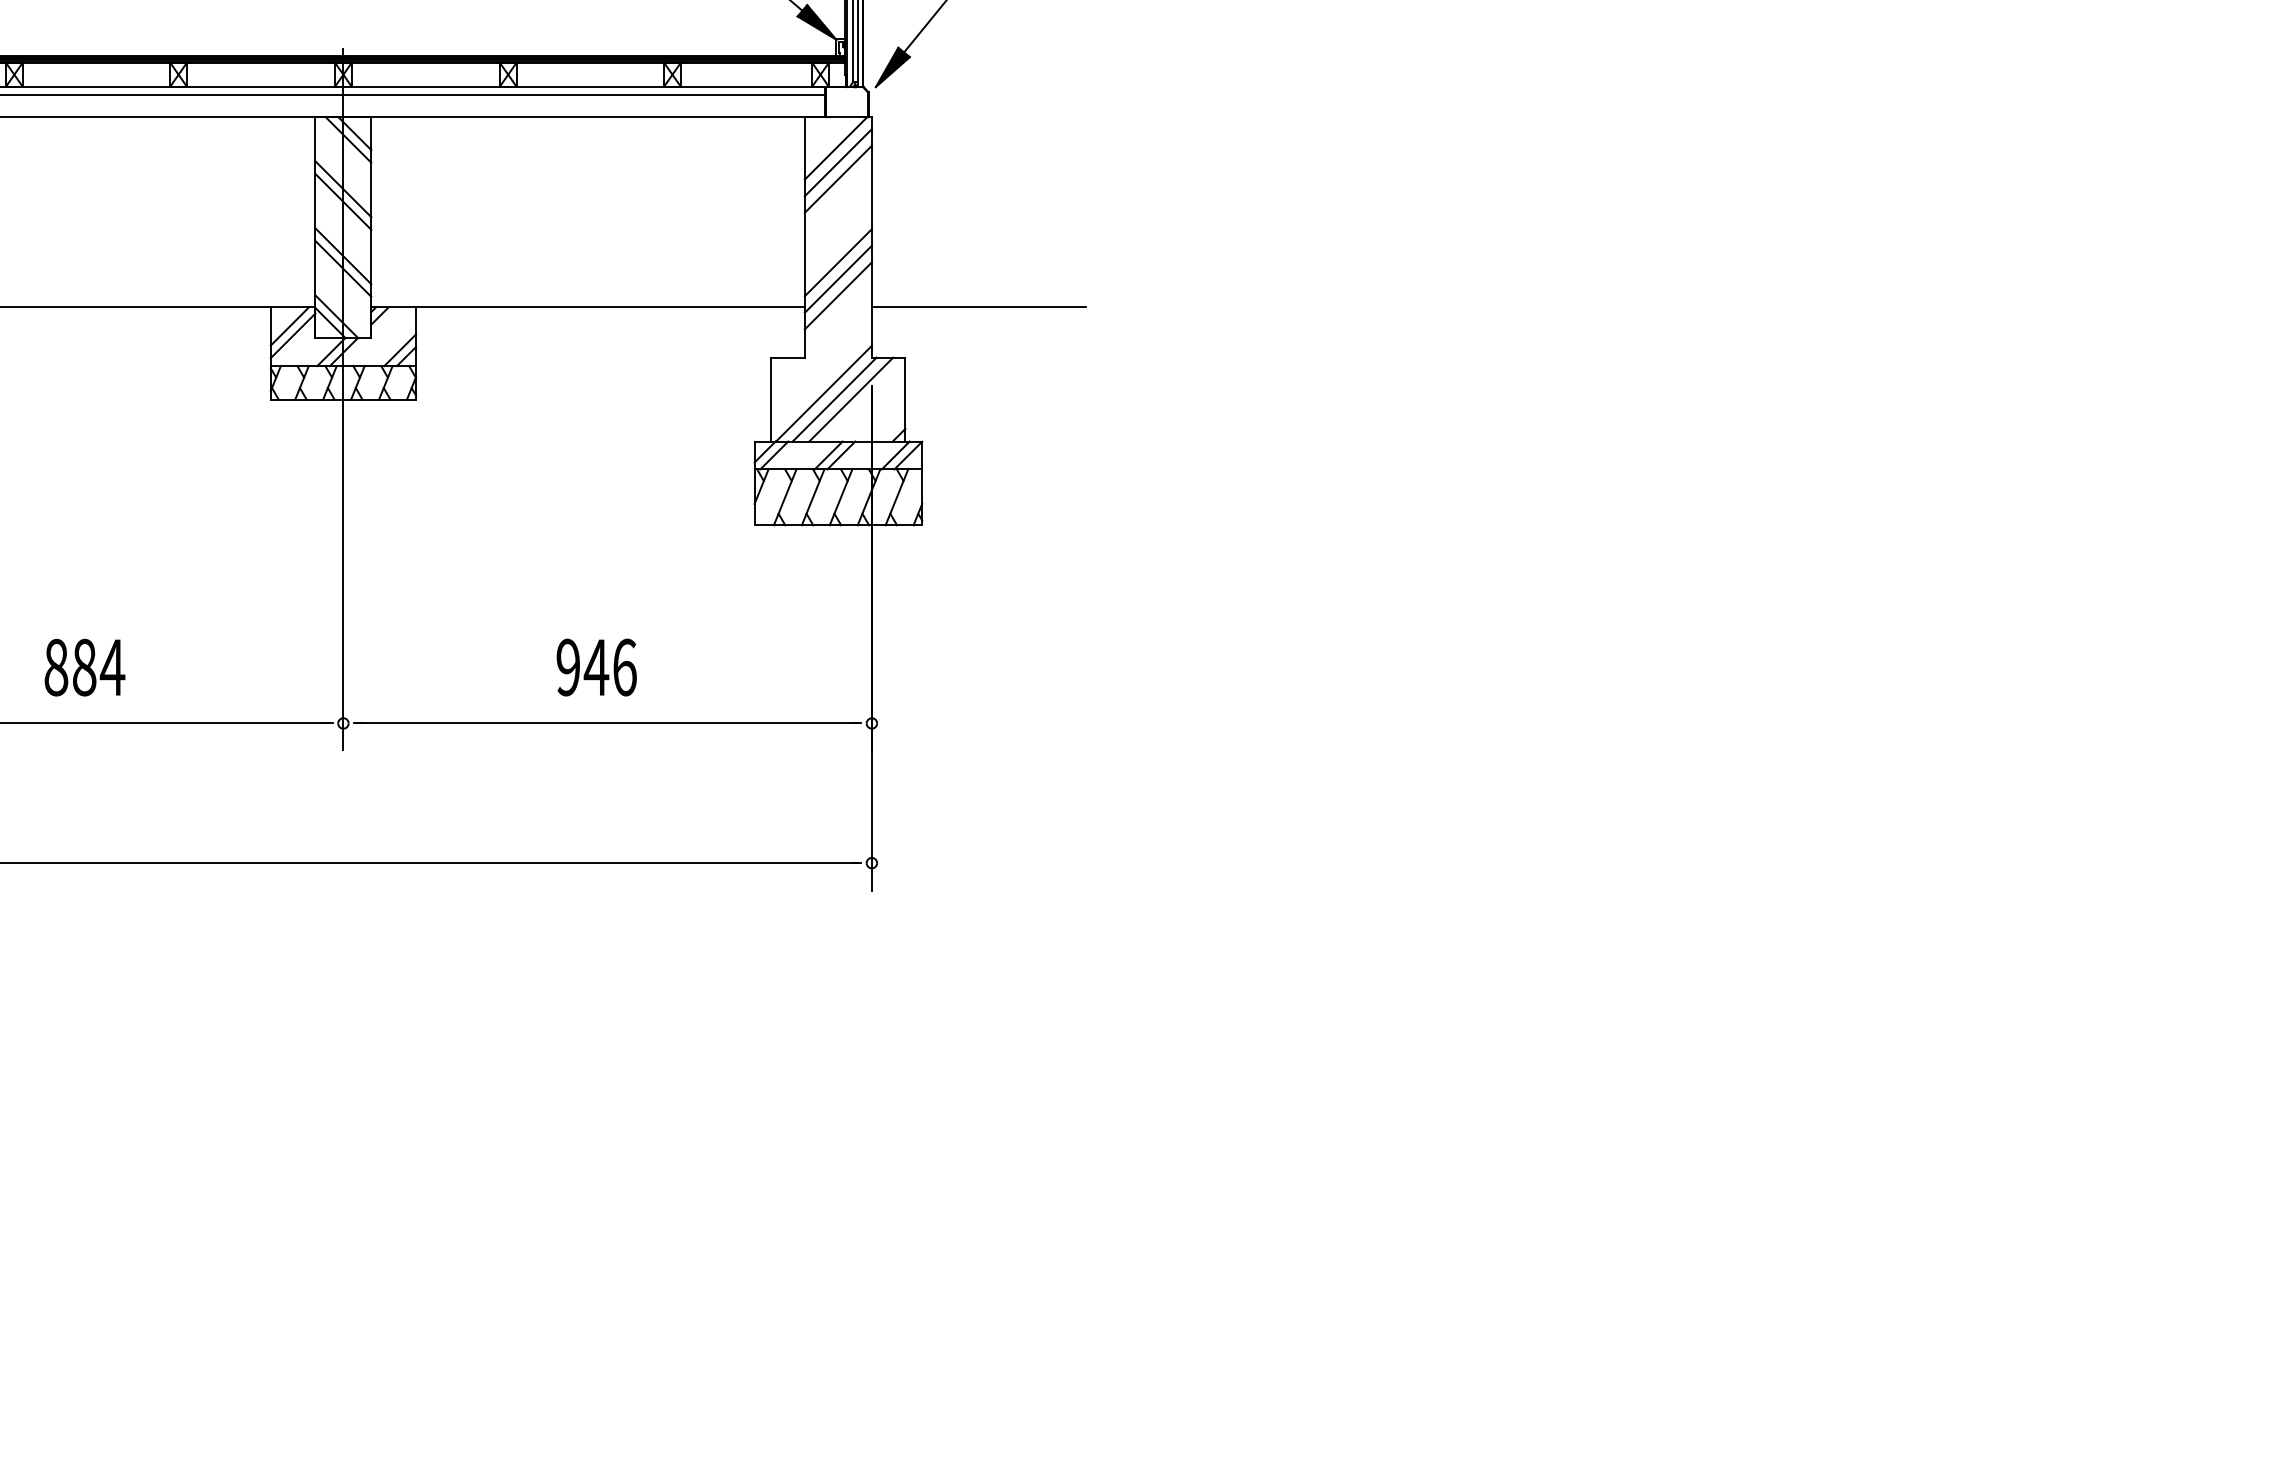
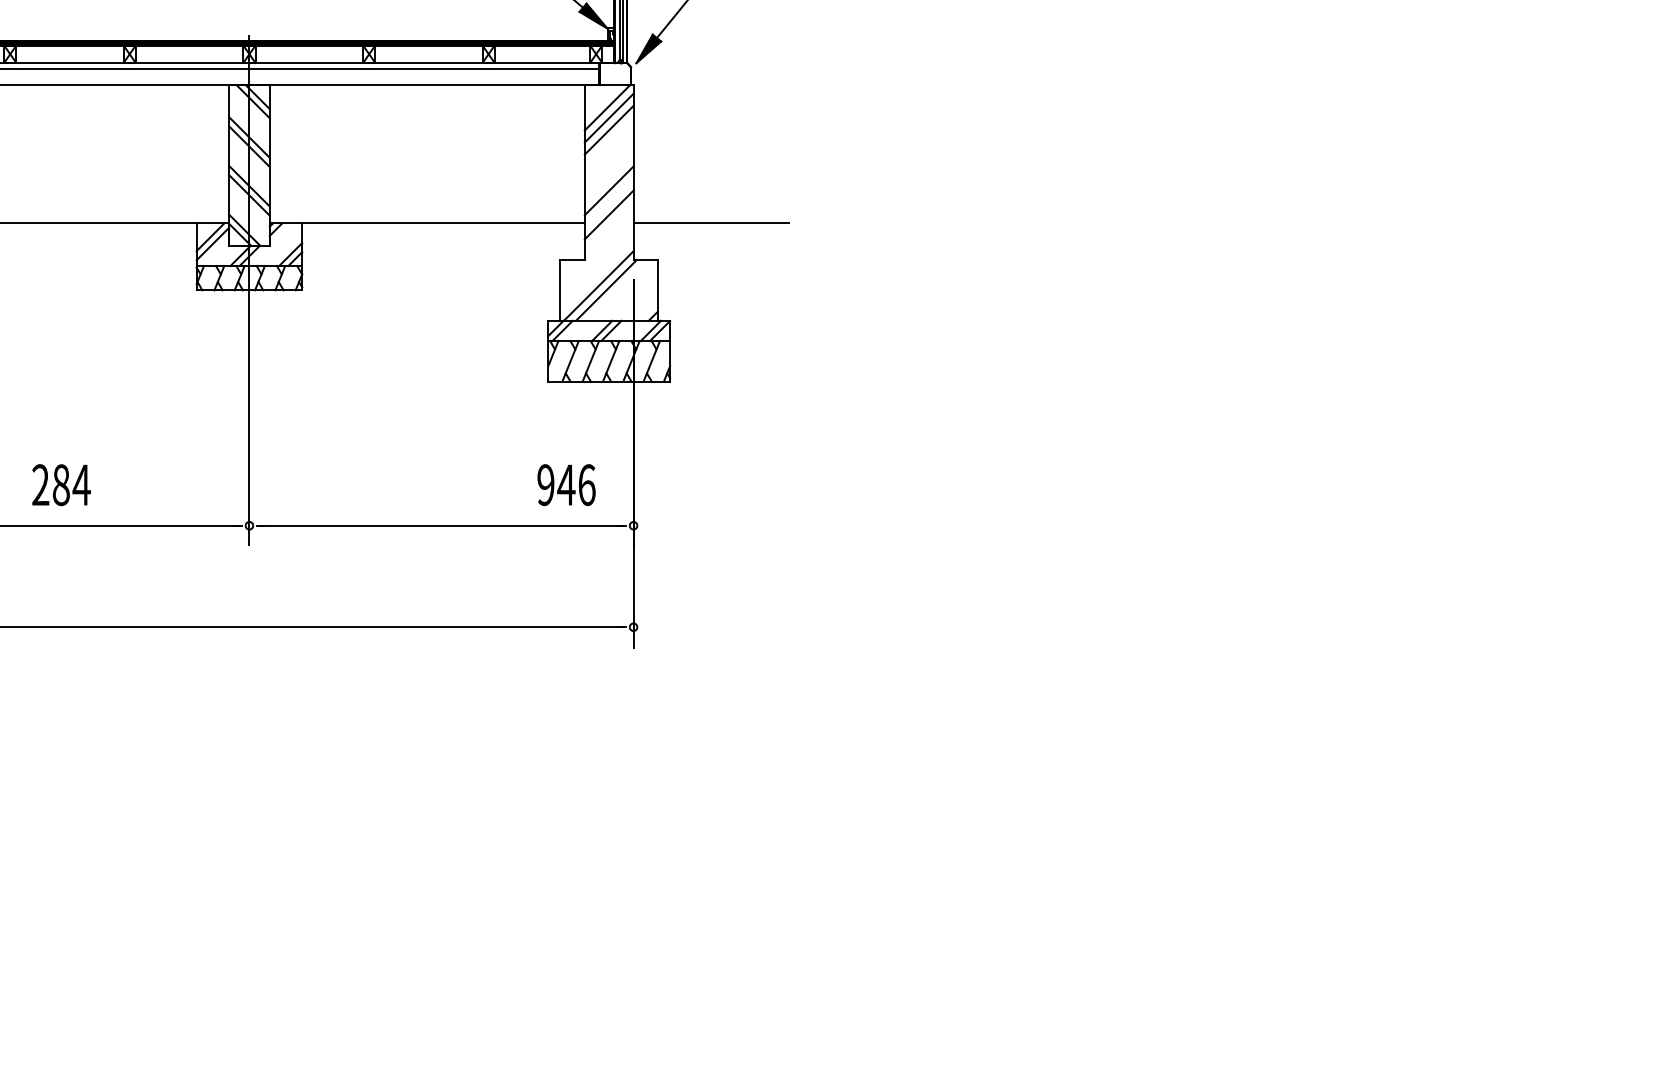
line: (837, 278) -> (608, 202), removed
line: (851, 398) -> (618, 289), removed
text: (55, 668) -> (40, 485), 884 -> 284
text: (596, 668) -> (566, 485), moved

